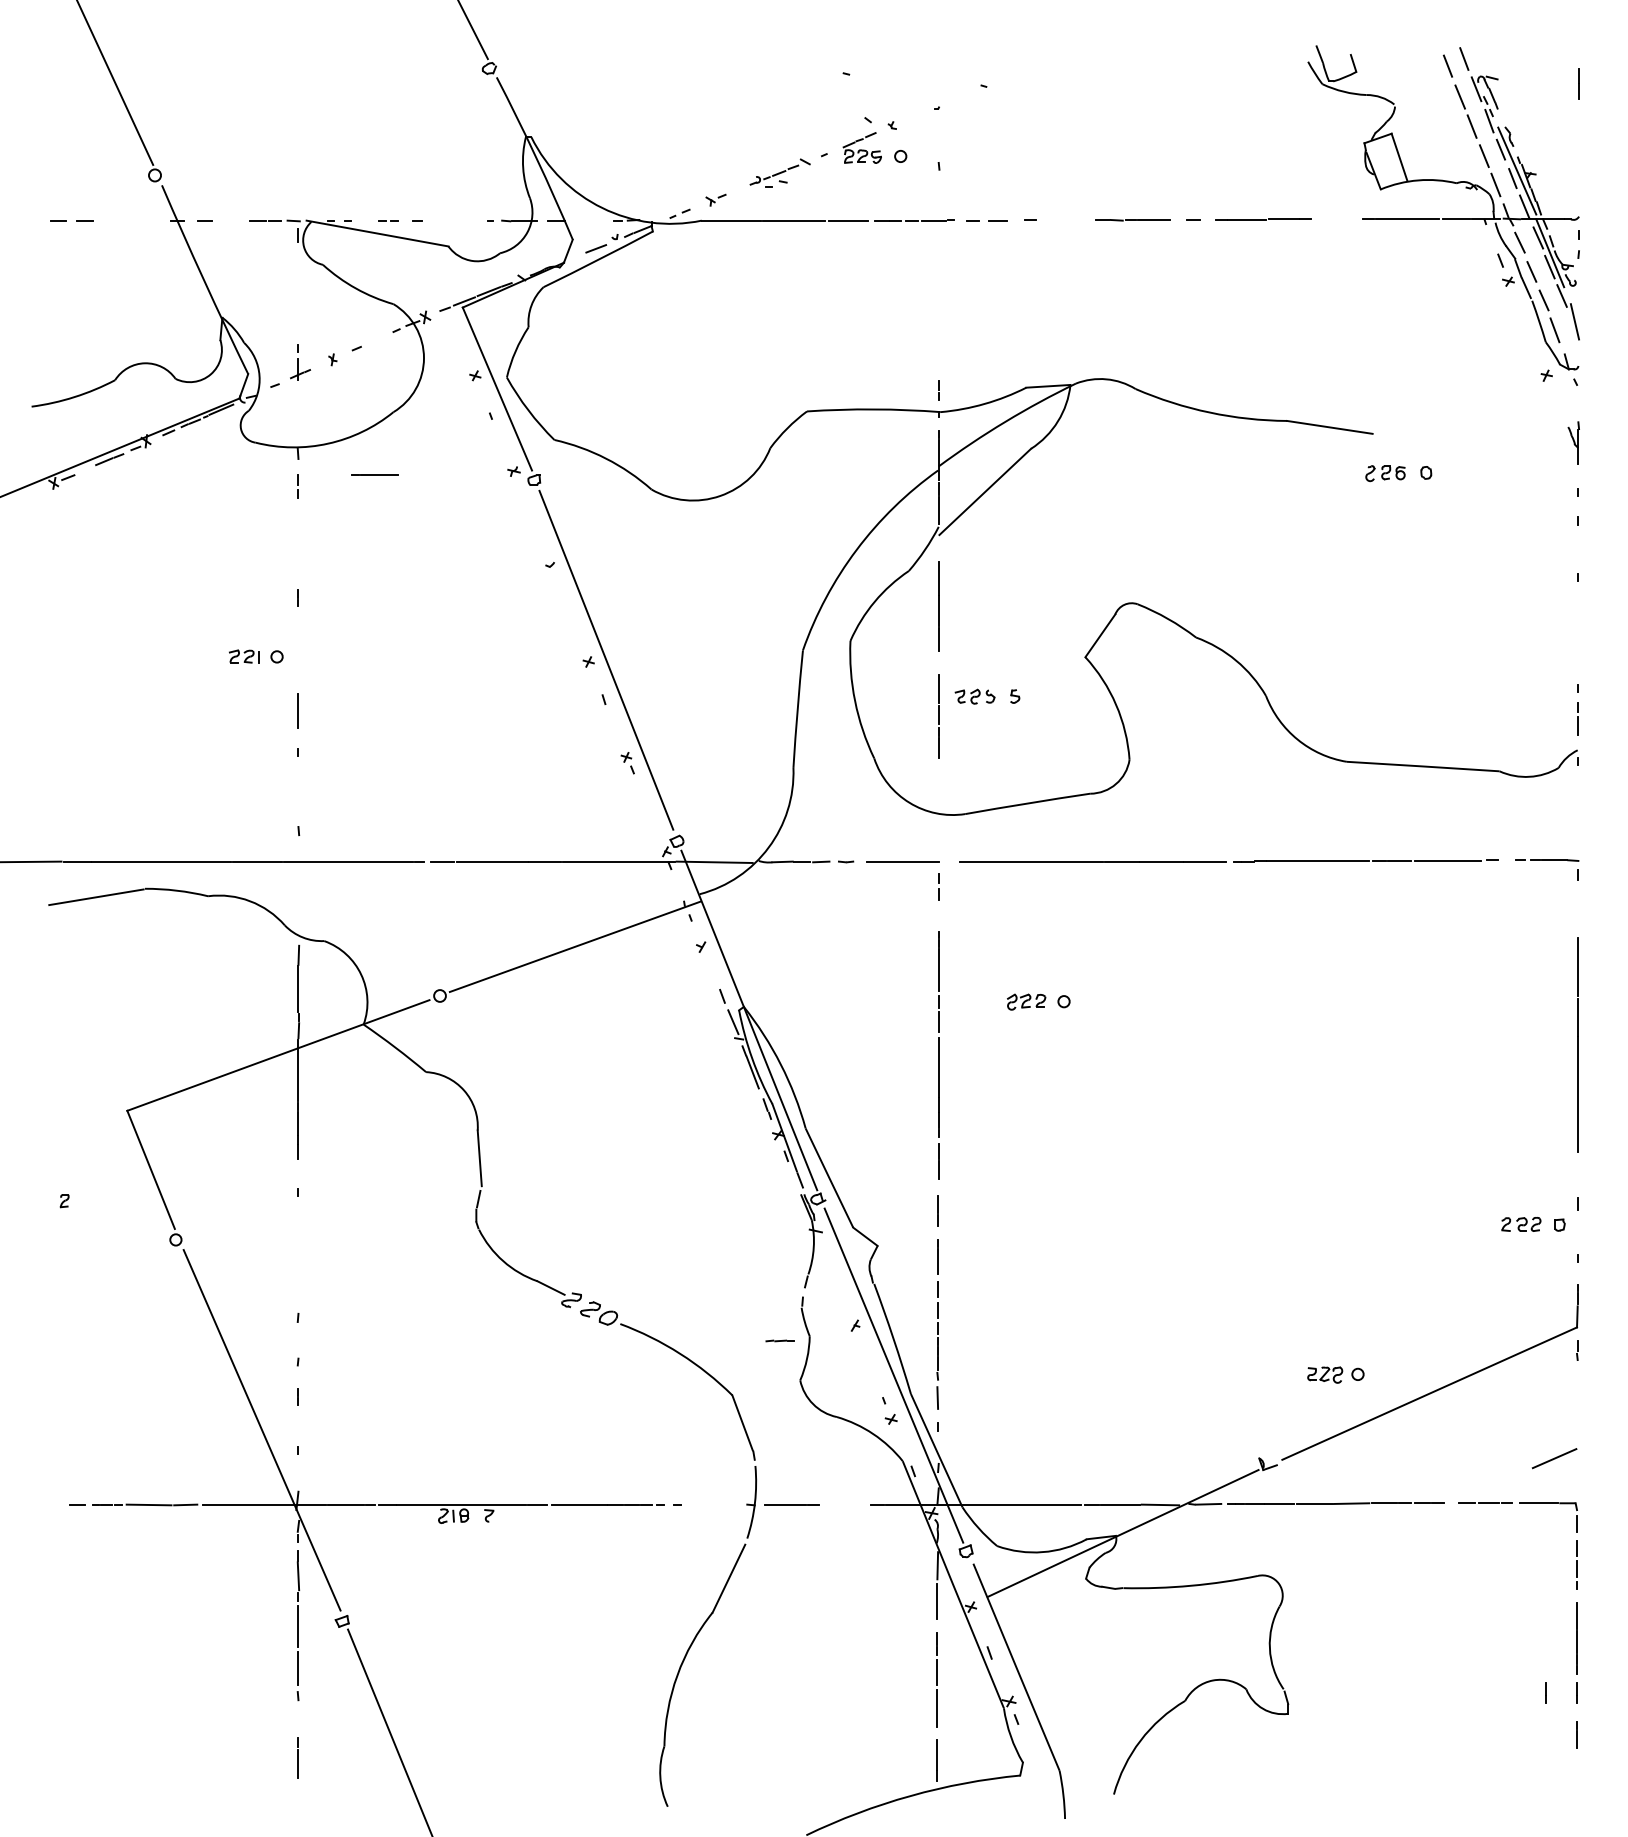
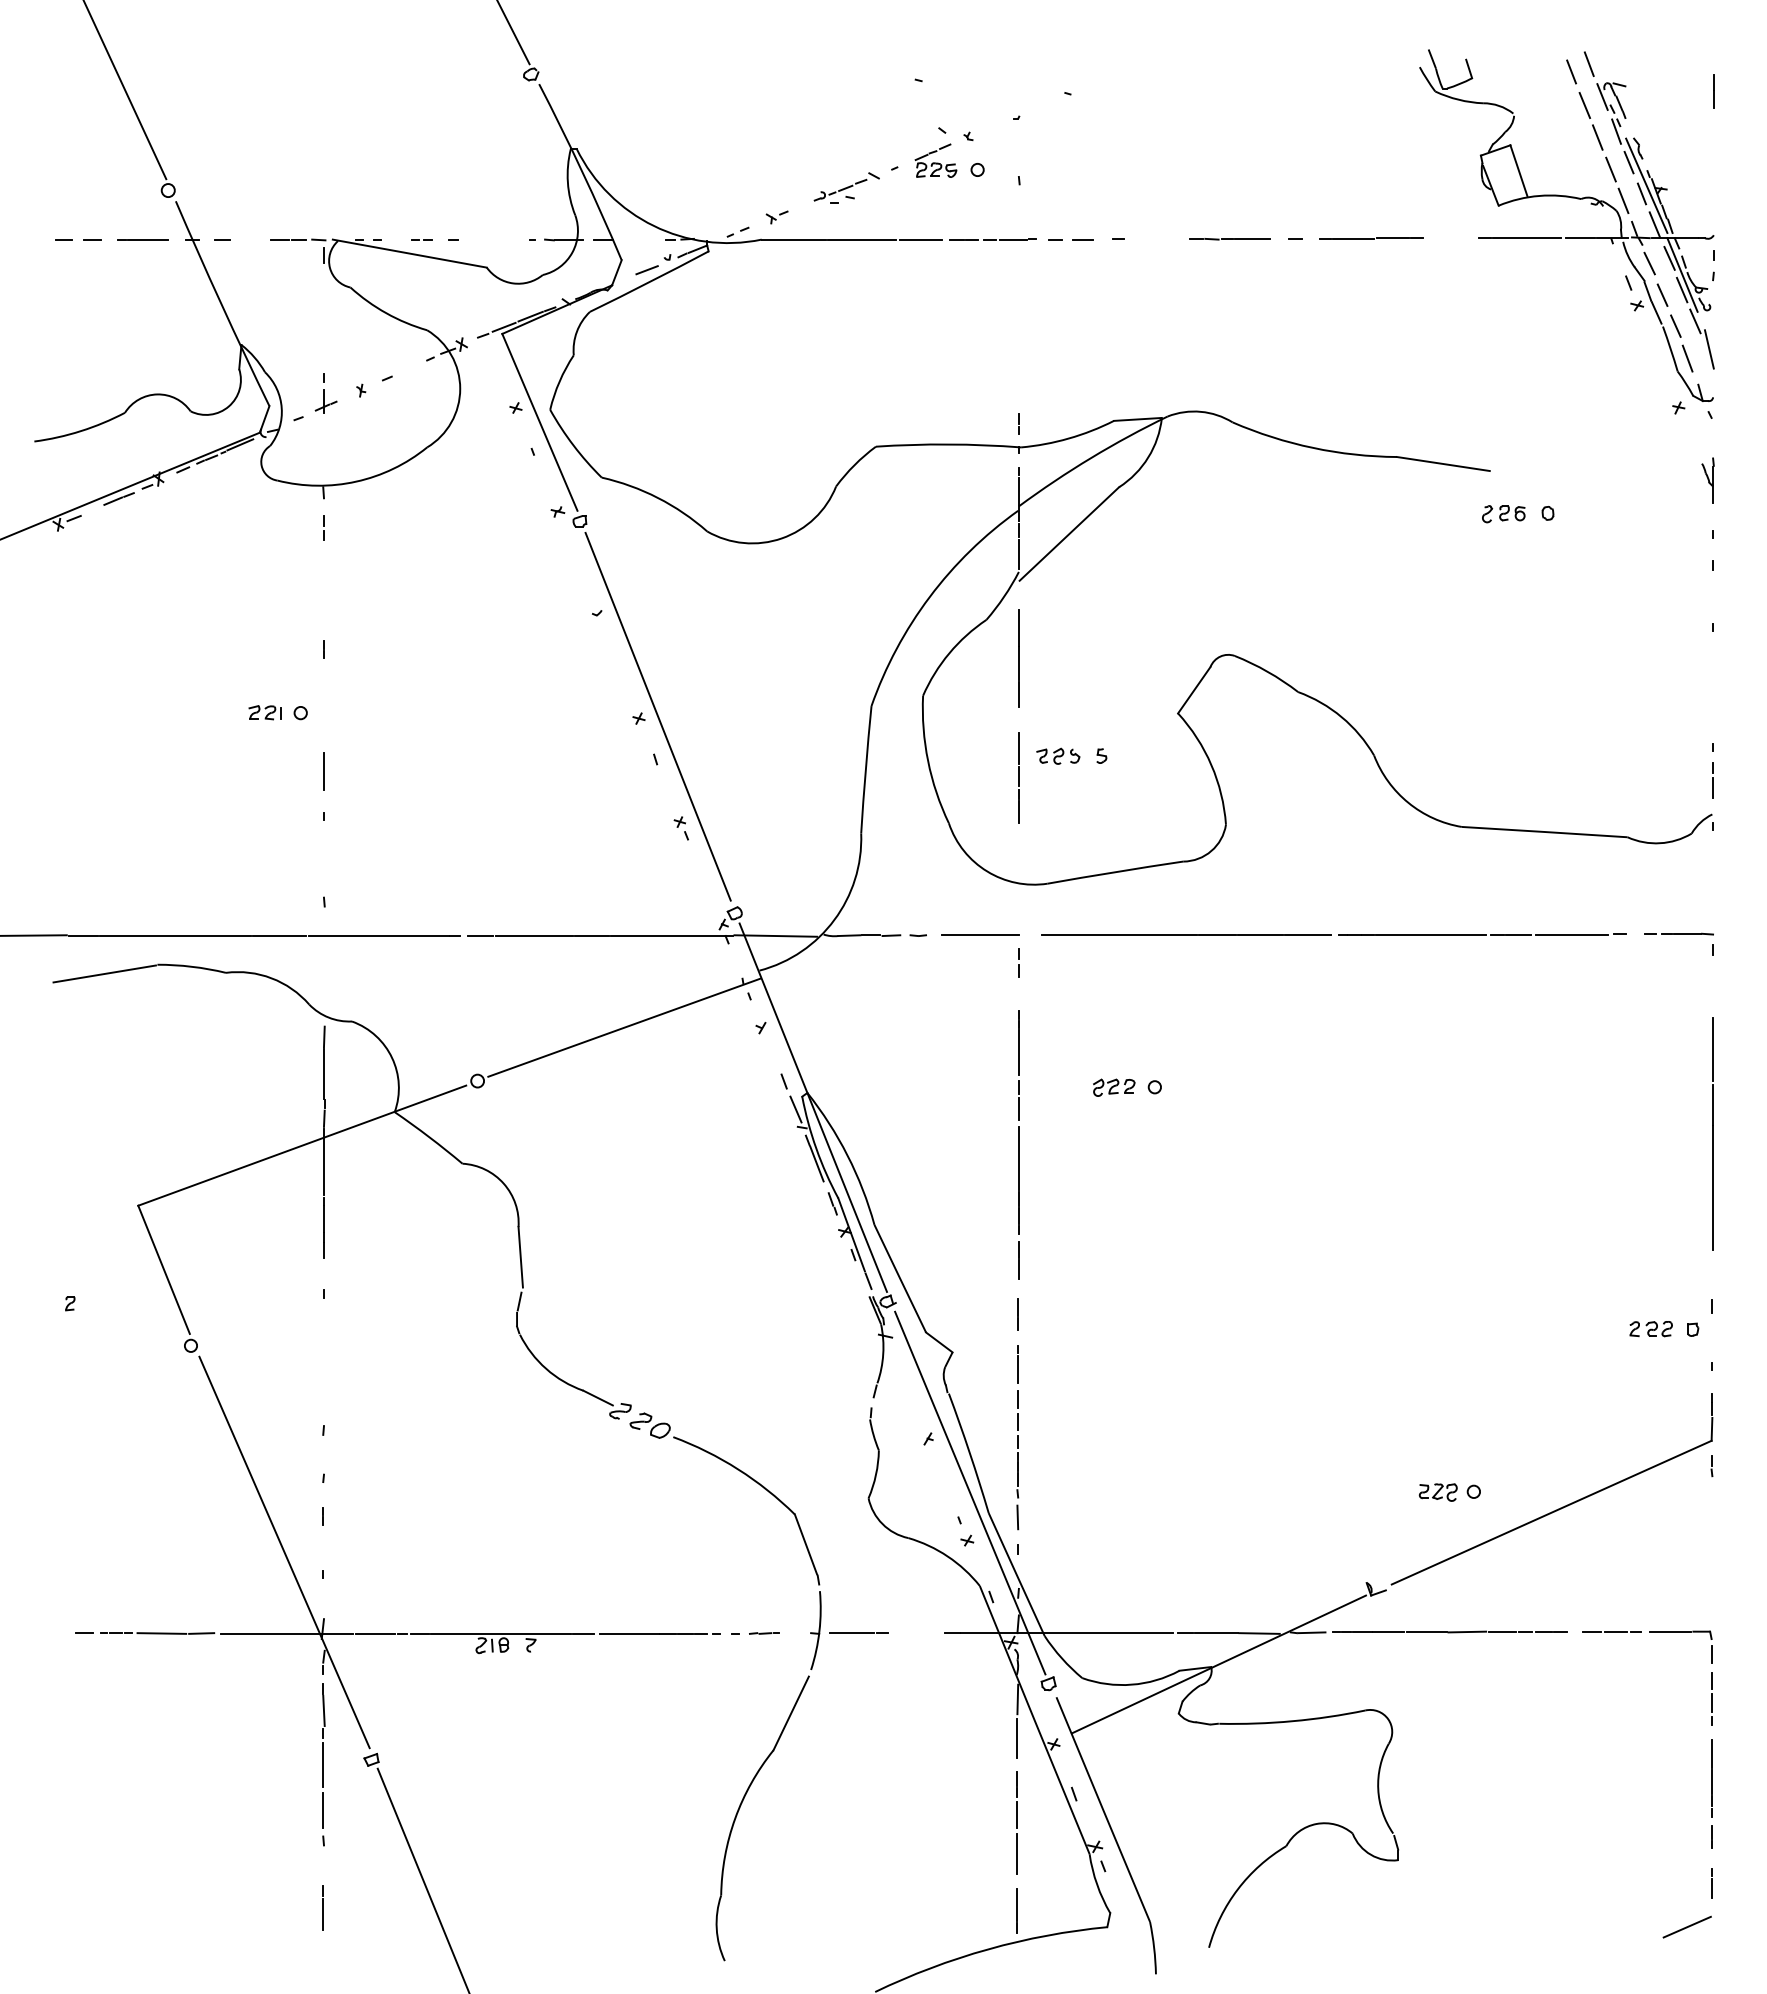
line: (374, 474) -> (142, 239), moved
line: (779, 1340) -> (764, 1633), moved
line: (1553, 1457) -> (1686, 1926), moved
line: (1545, 1692) -> (1677, 1836), removed

